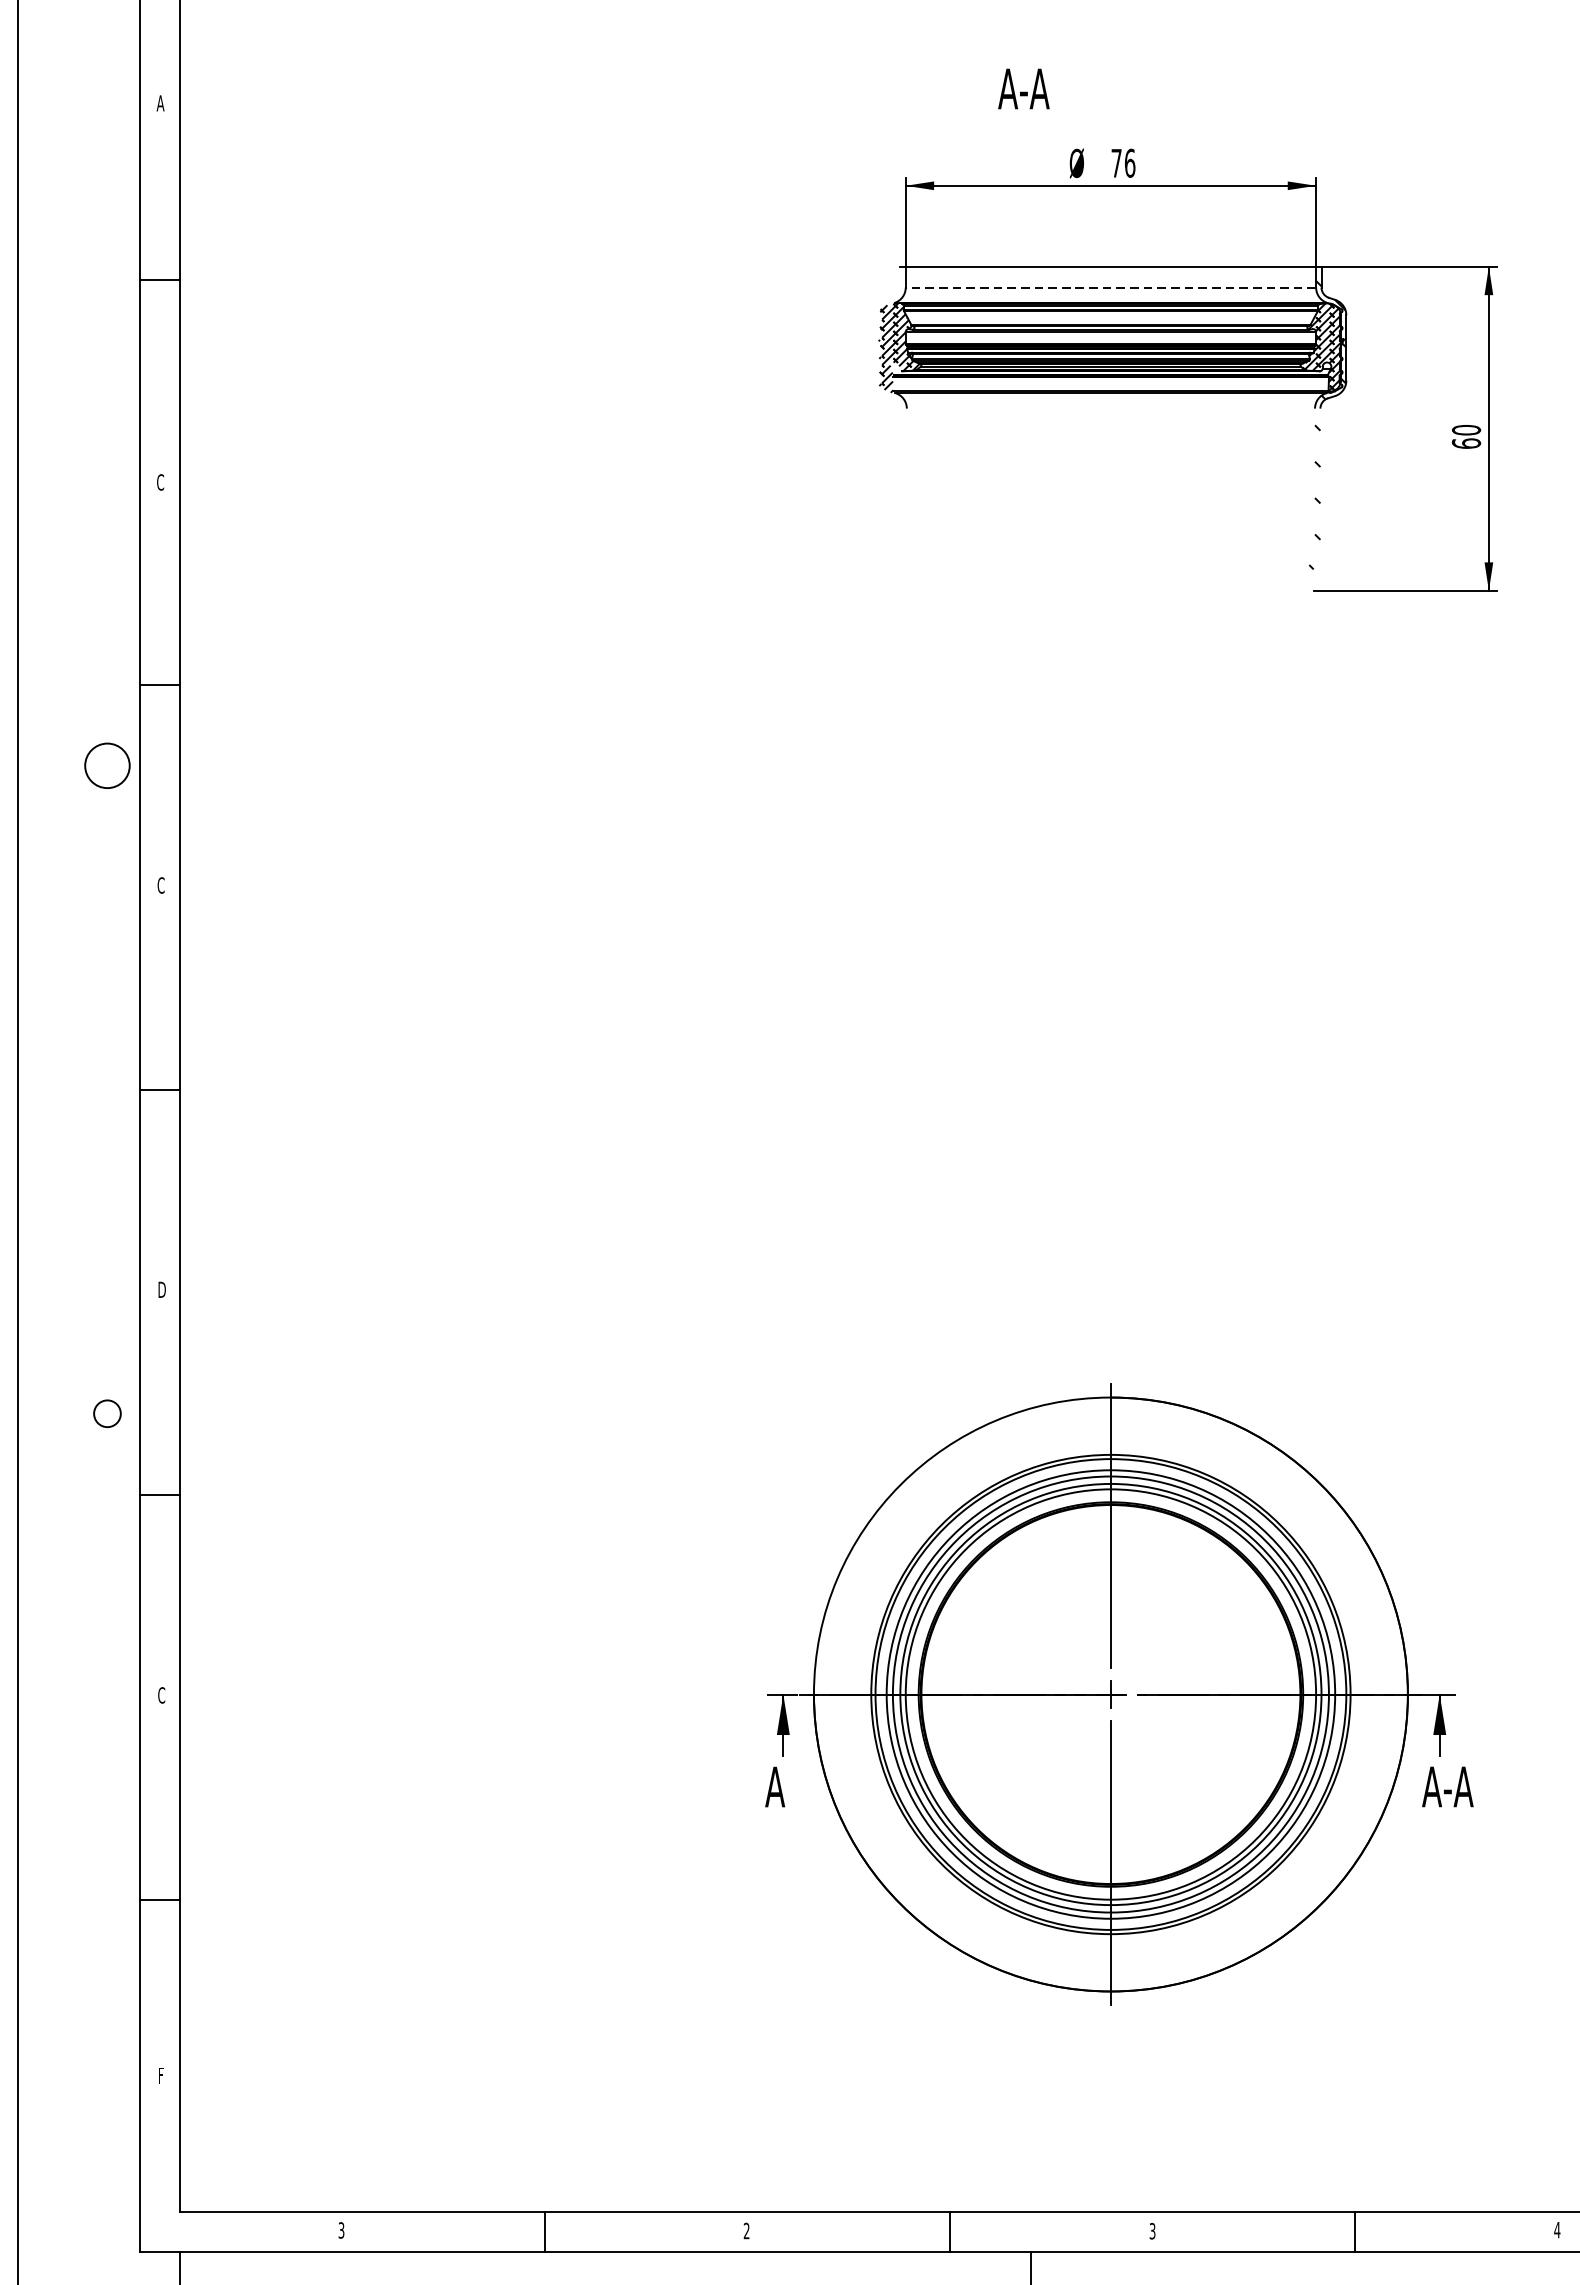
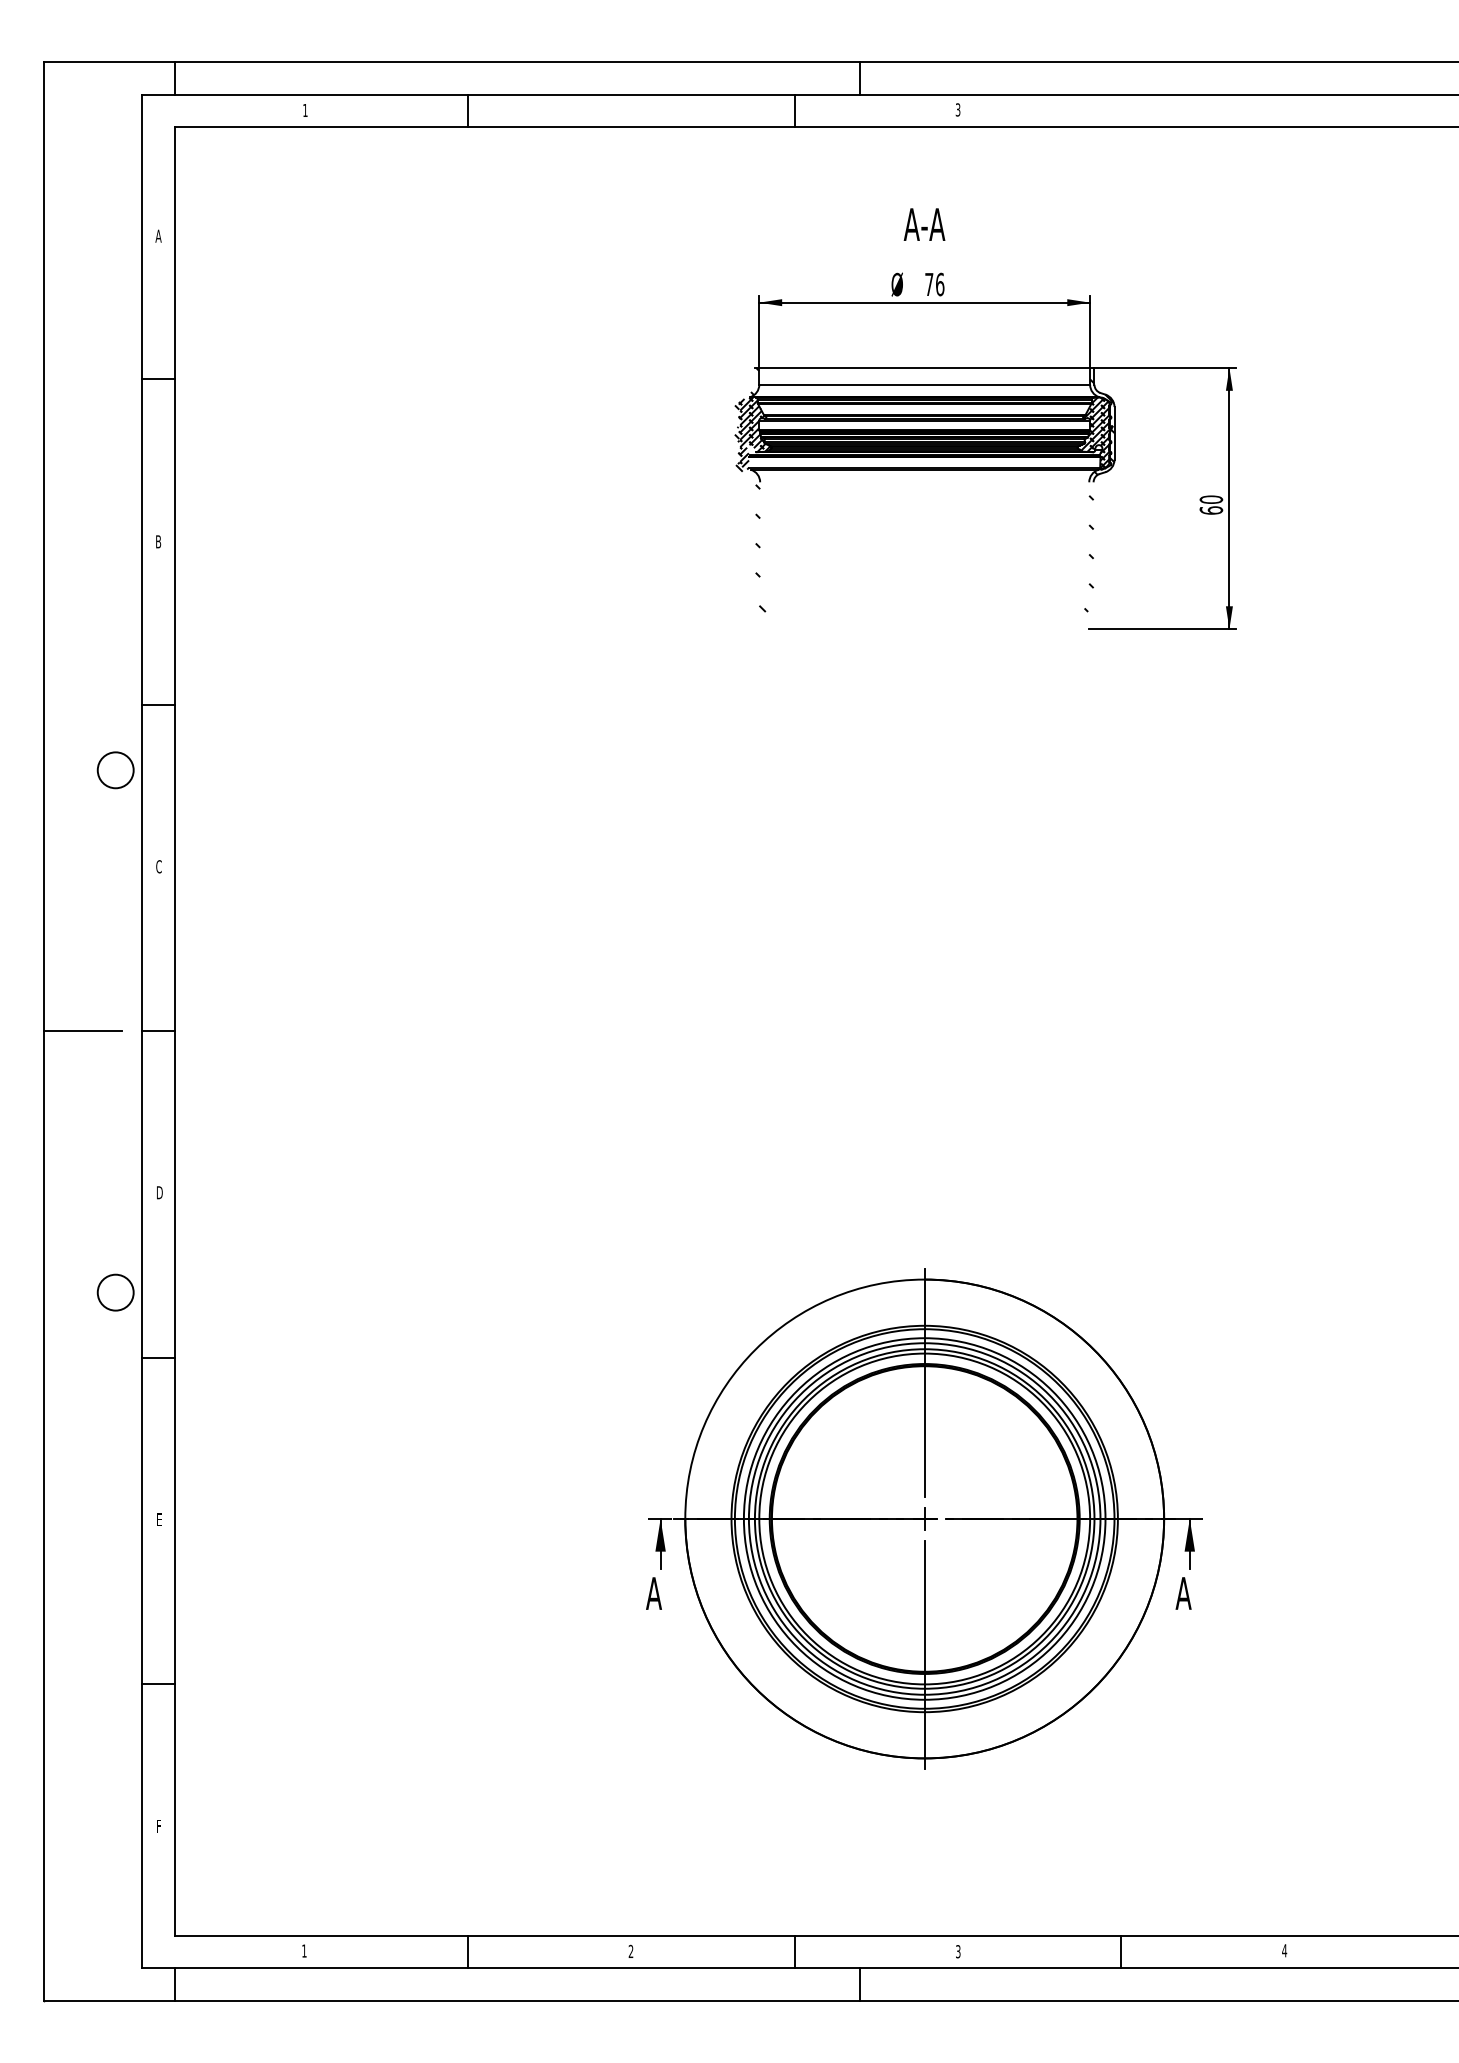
text: (1023, 88) -> (924, 224), moved
line: (1110, 287) -> (924, 384), dashed -> solid
hatch: (893, 417) -> (749, 489), added
text: (160, 482) -> (158, 541), C -> B
line: (66, 1089) -> (82, 1031), added
circle: (107, 1413) -> (115, 1292), size x1.67
text: (161, 1695) -> (159, 1519), C -> E
text: (1459, 1786) -> (1205, 1593), A-A -> A
text: (341, 2229) -> (304, 1950), 3 -> 1

